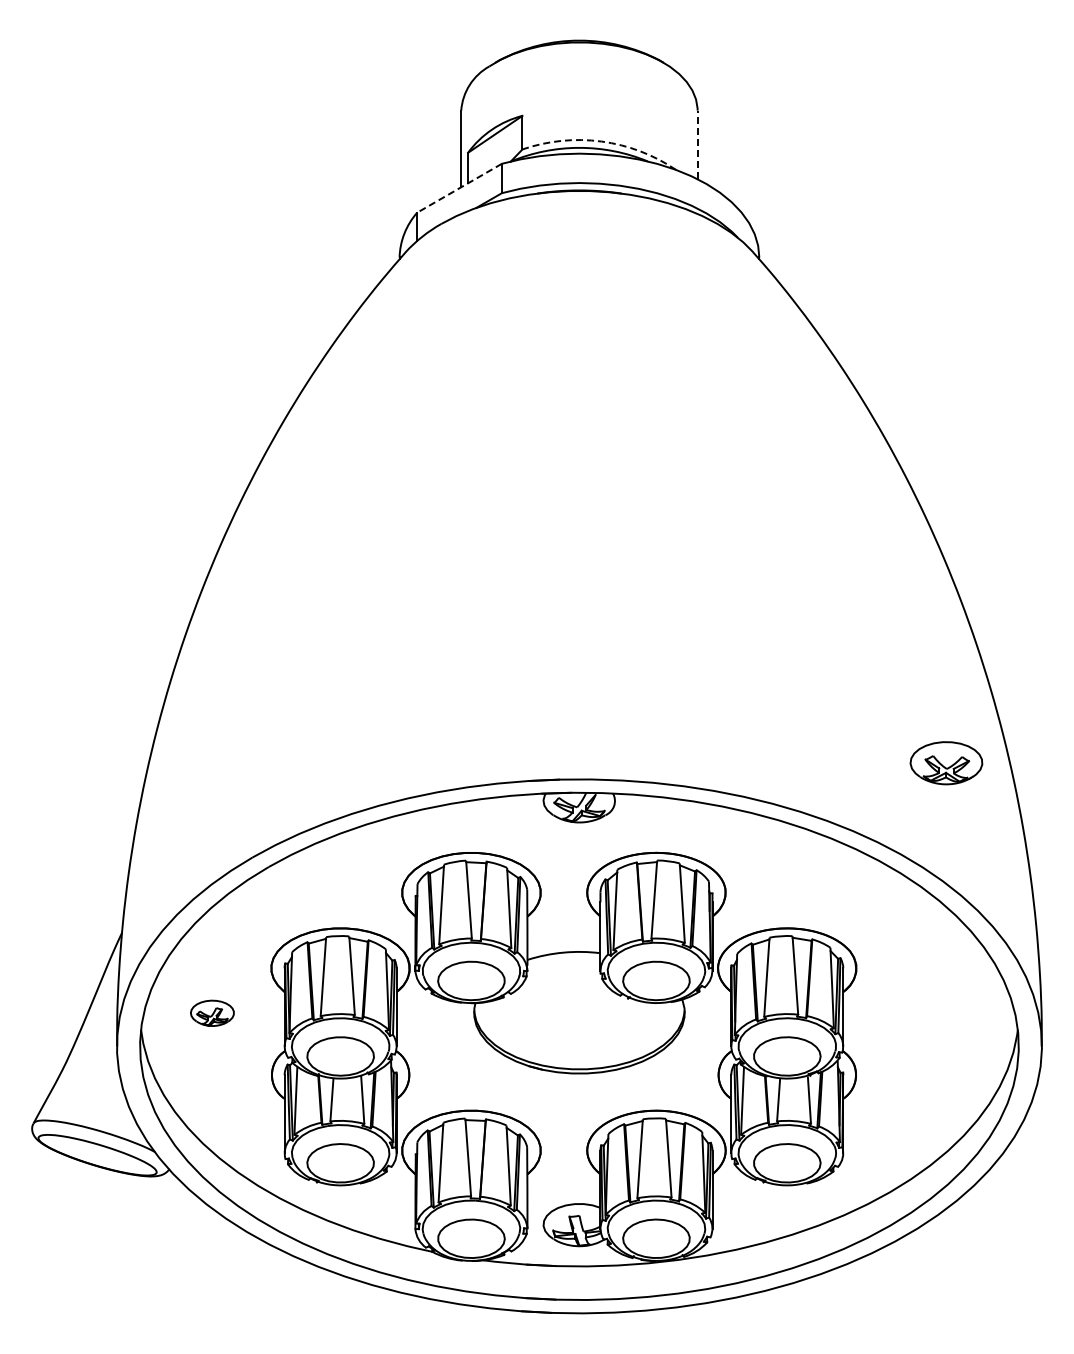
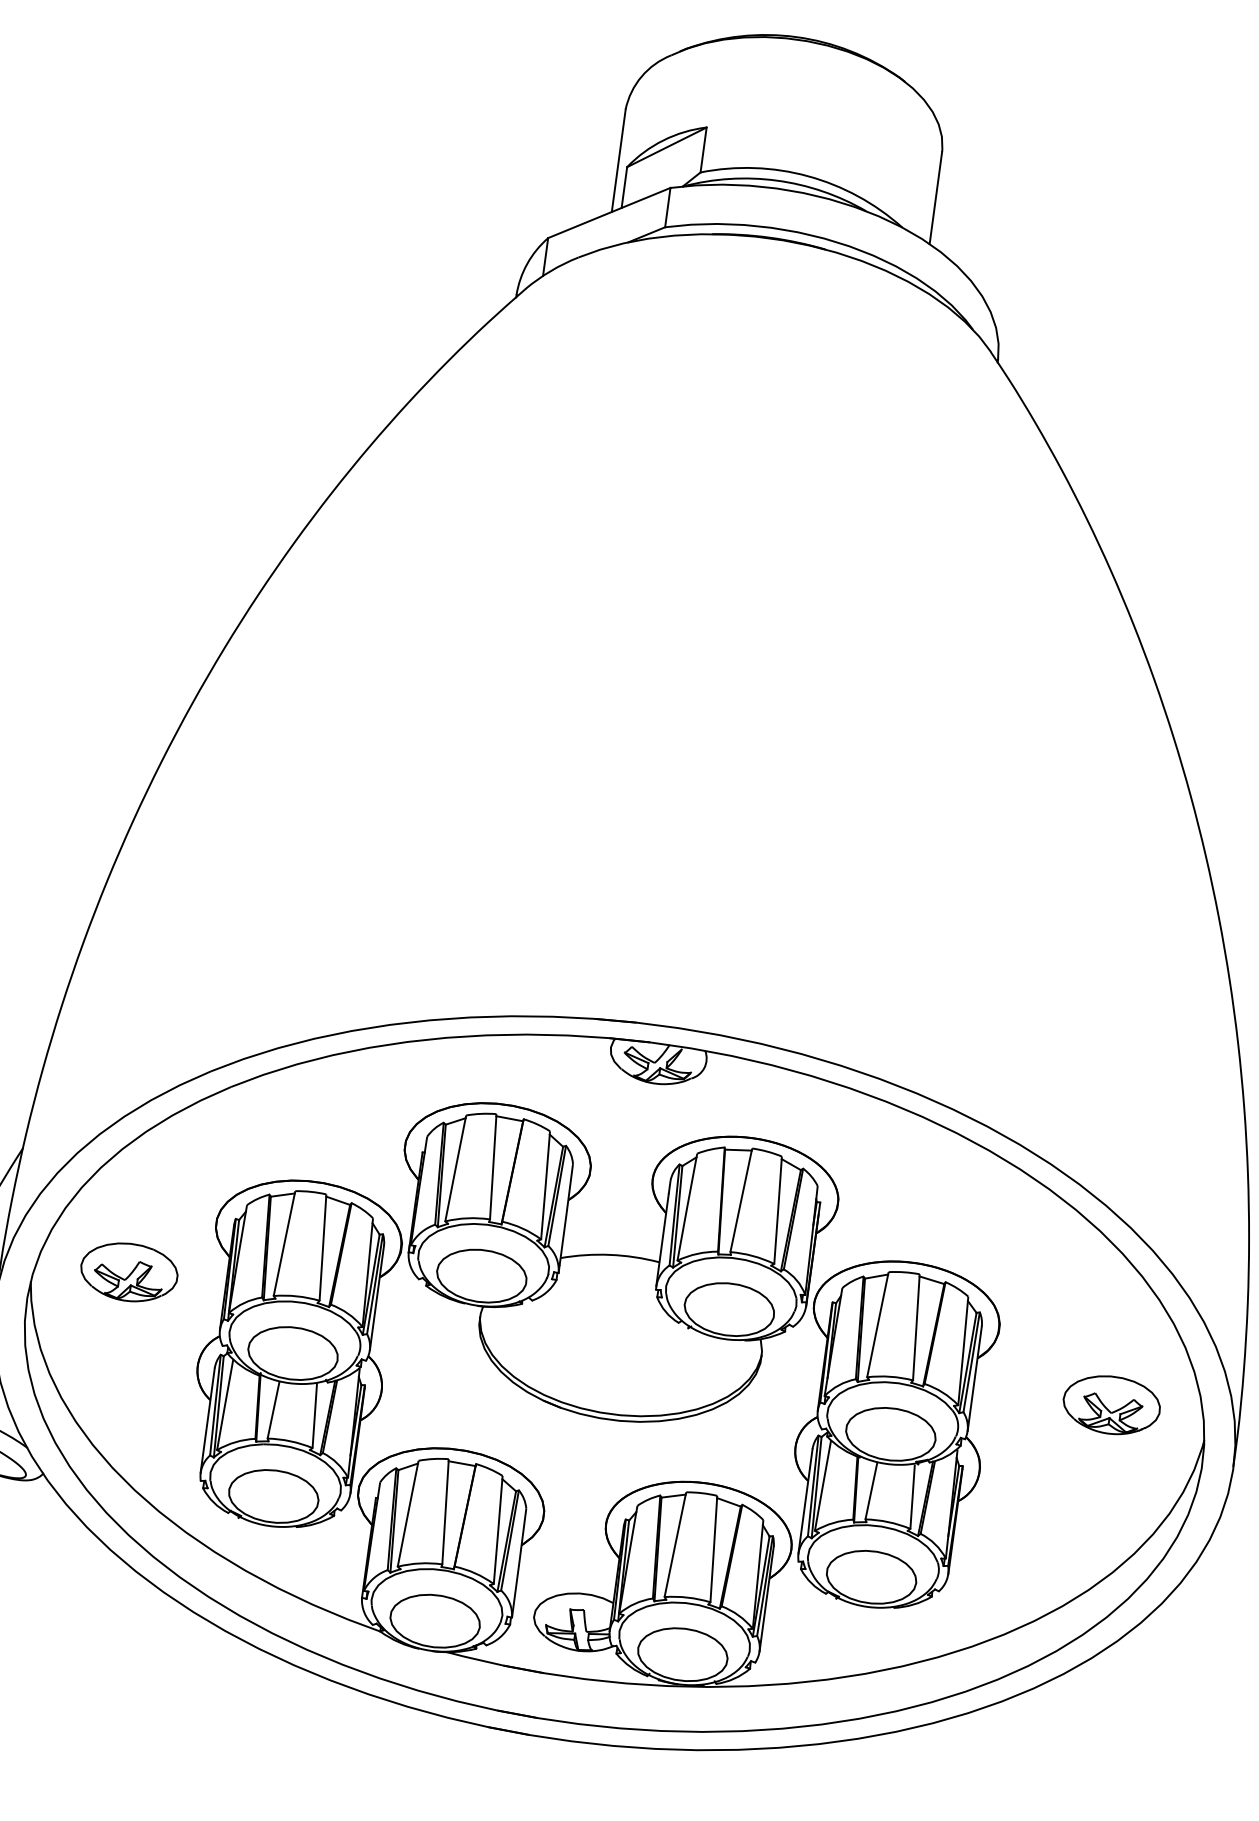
arc: (601, 141) -> (807, 176), dashed -> solid
line: (697, 144) -> (935, 197), dashed -> solid
line: (459, 188) -> (609, 213), dashed -> solid
part: (946, 763) -> (1111, 1405), moved
part: (212, 1013) -> (129, 1272), size x1.67

